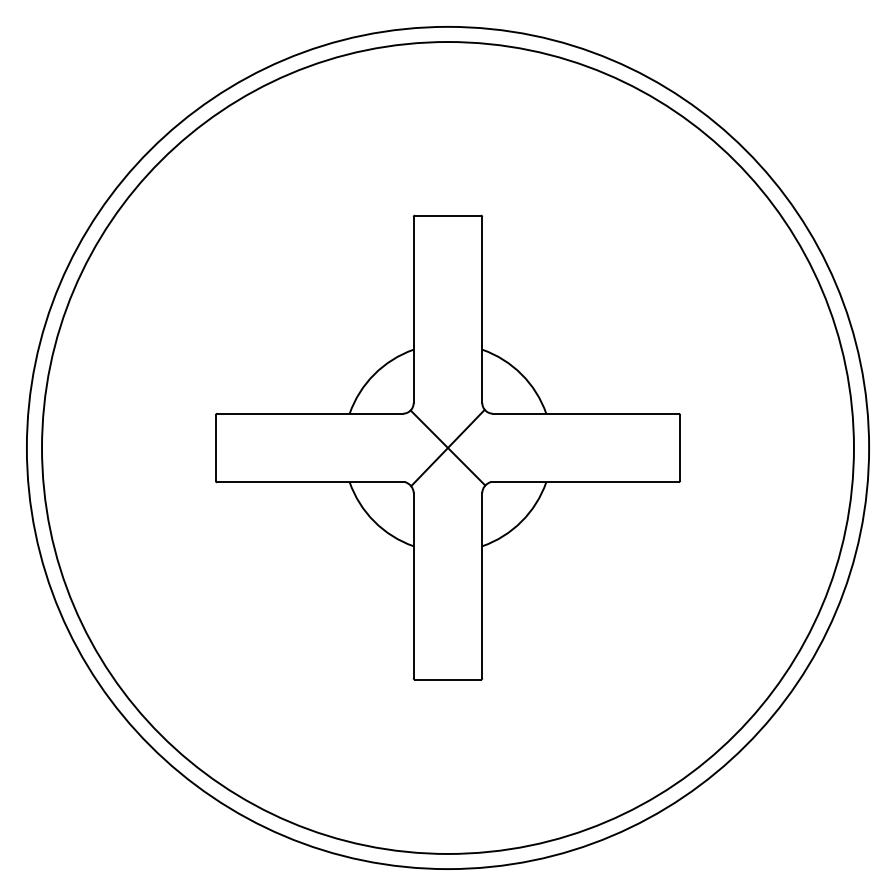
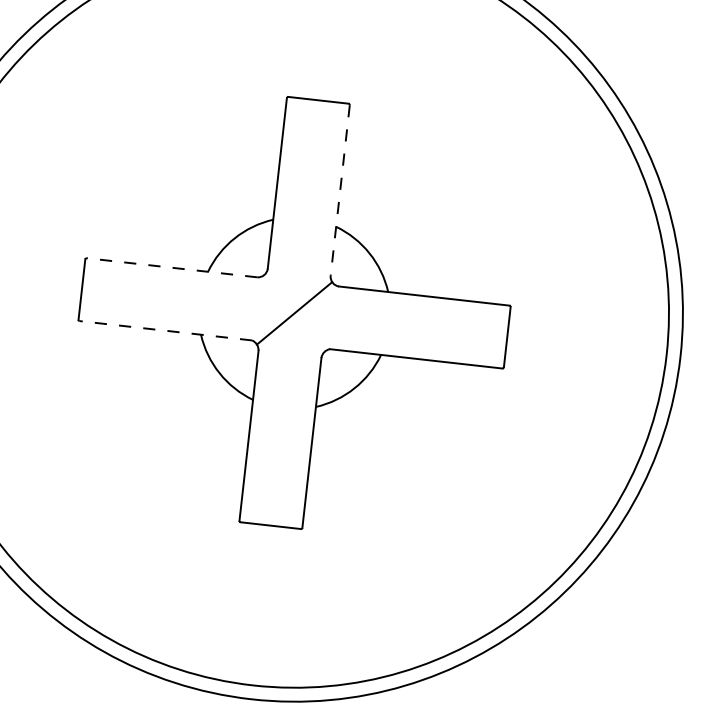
line: (482, 310) -> (340, 190), solid -> dashed
line: (310, 413) -> (172, 267), solid -> dashed
line: (447, 447) -> (294, 312), removed
line: (310, 482) -> (165, 330), solid -> dashed

